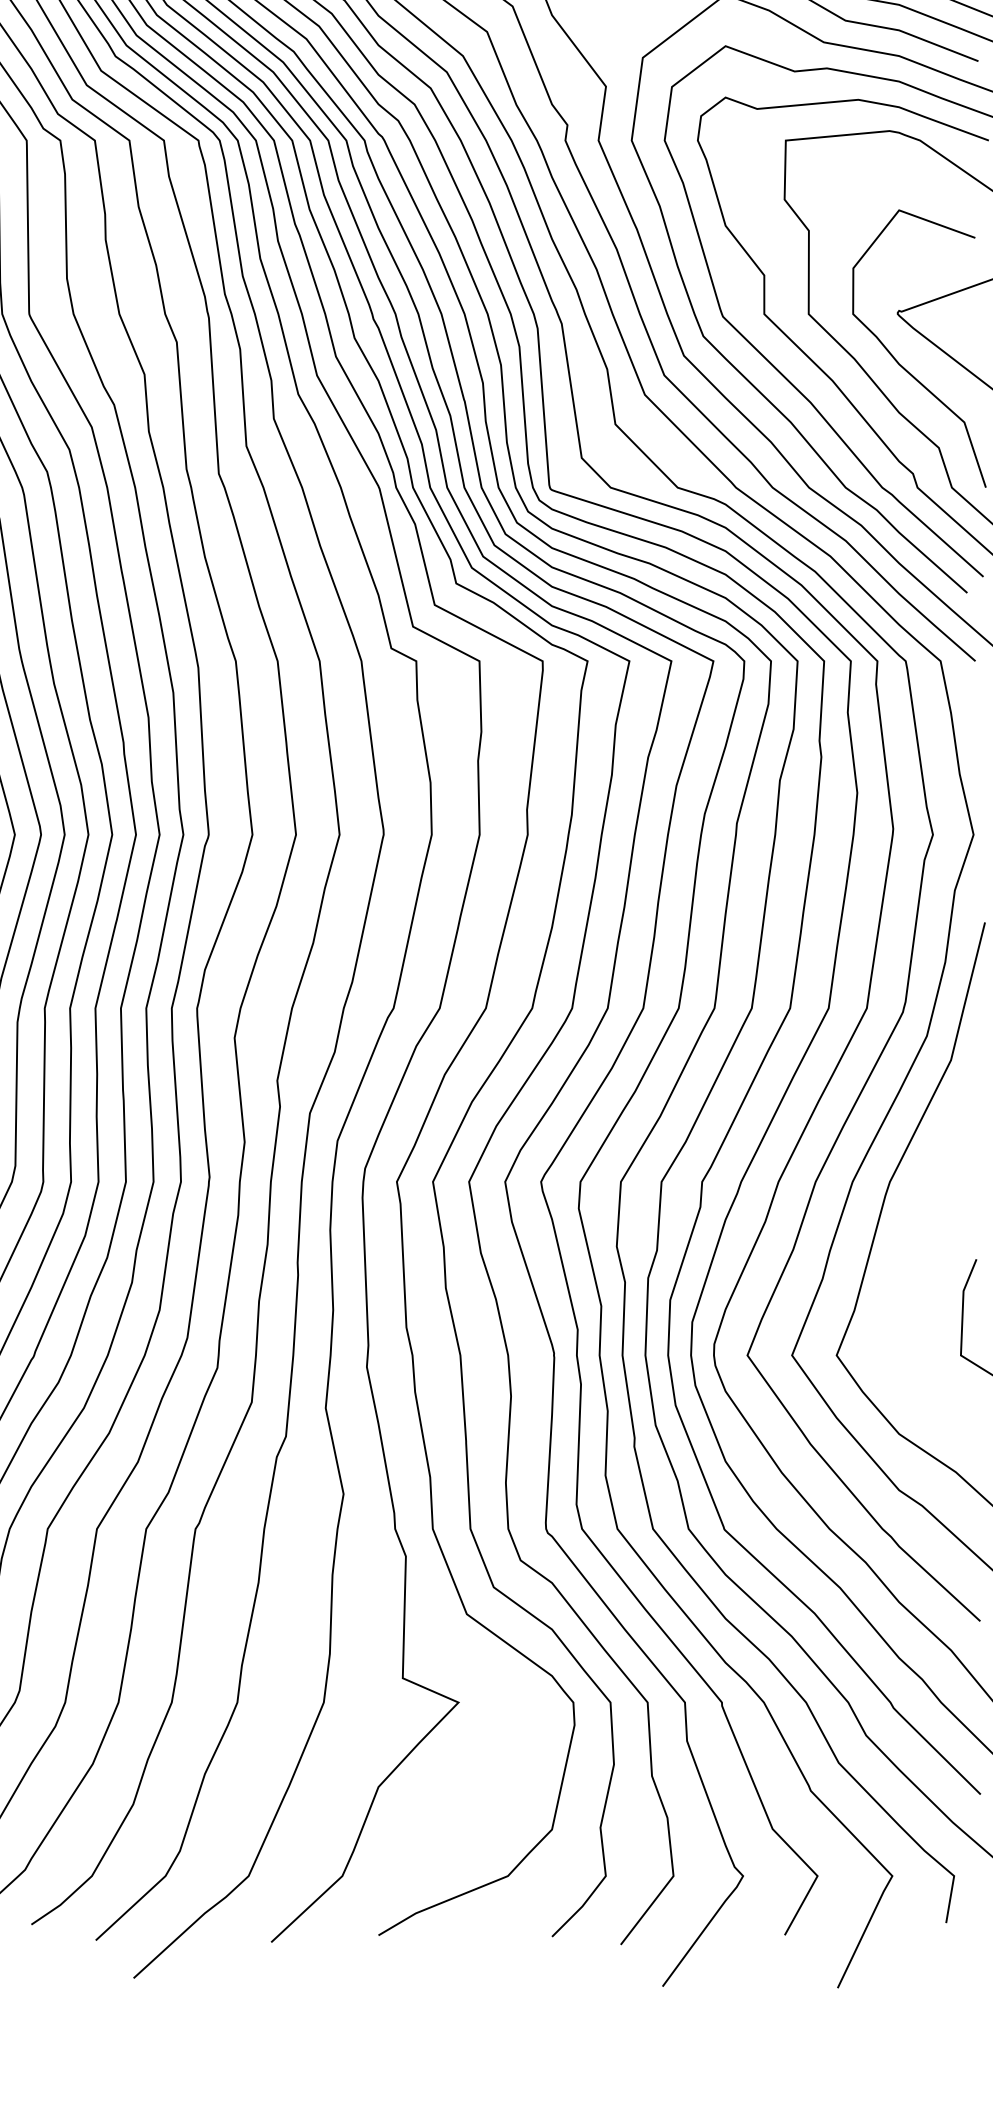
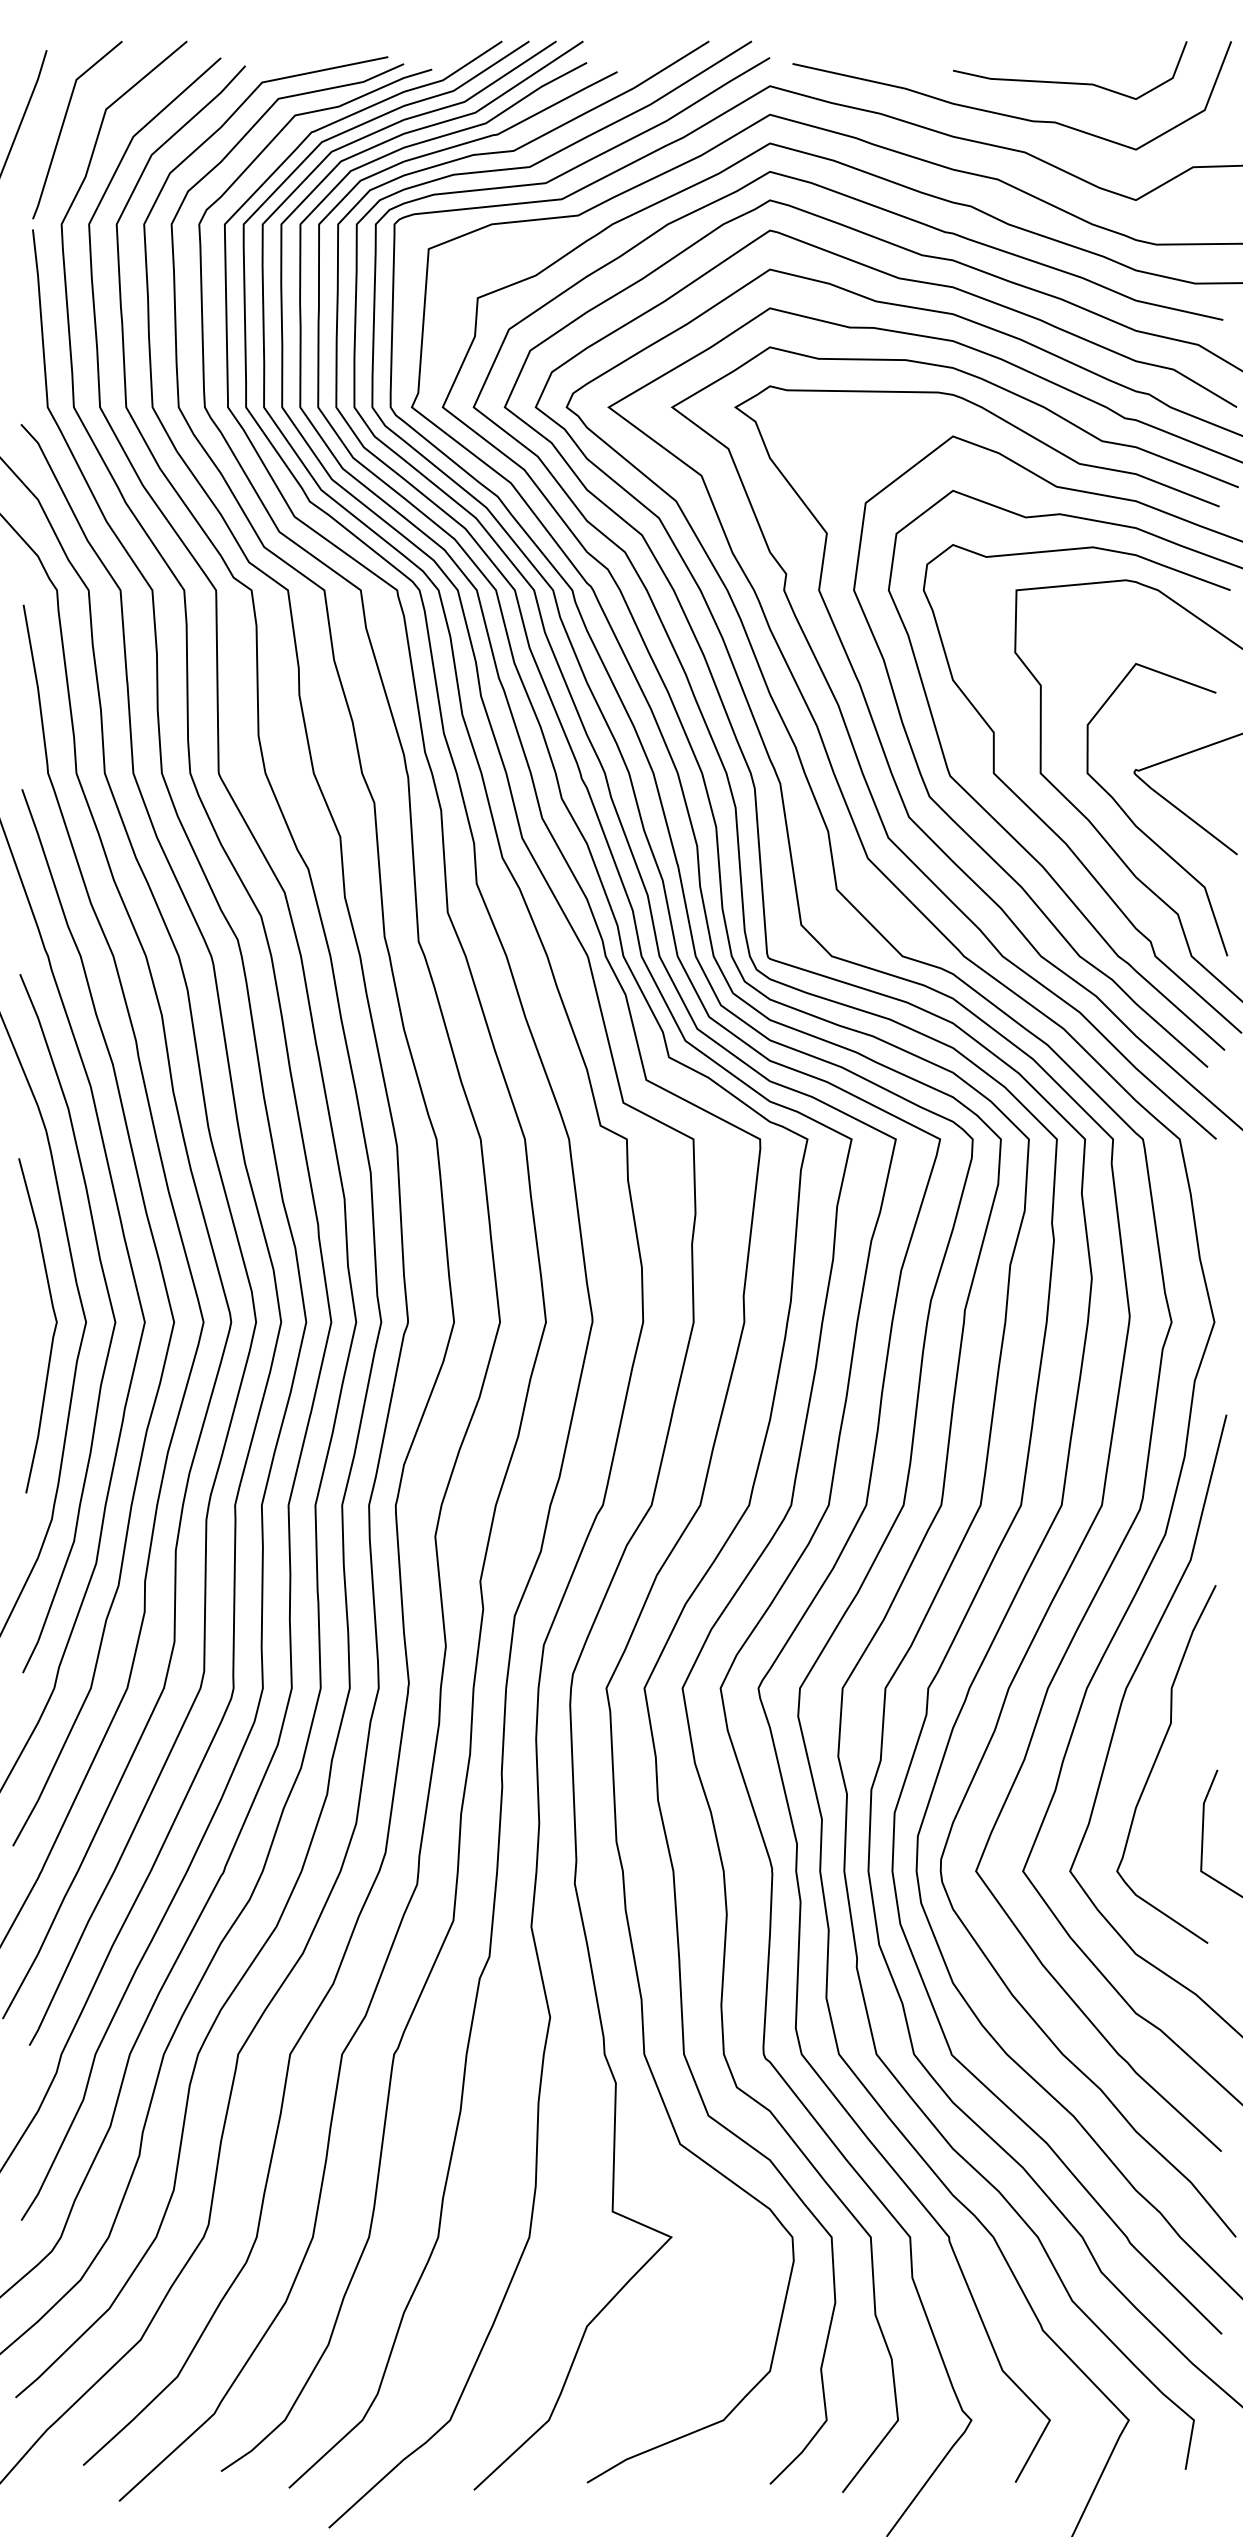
curve: (918, 1251) -> (1156, 1761), added

